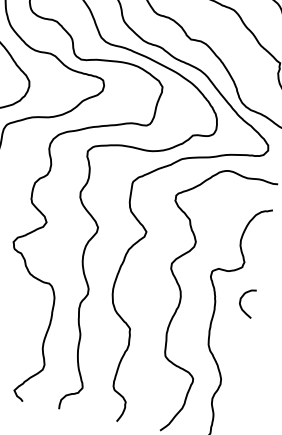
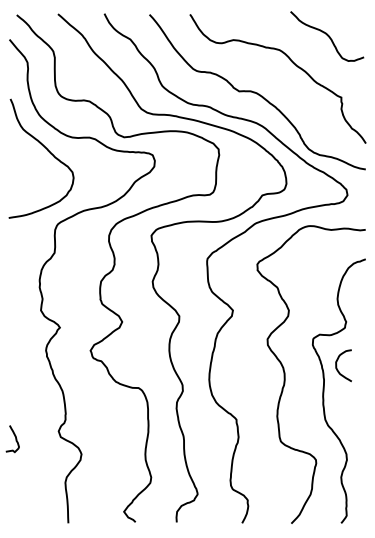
curve: (241, 301) -> (337, 365), moved

